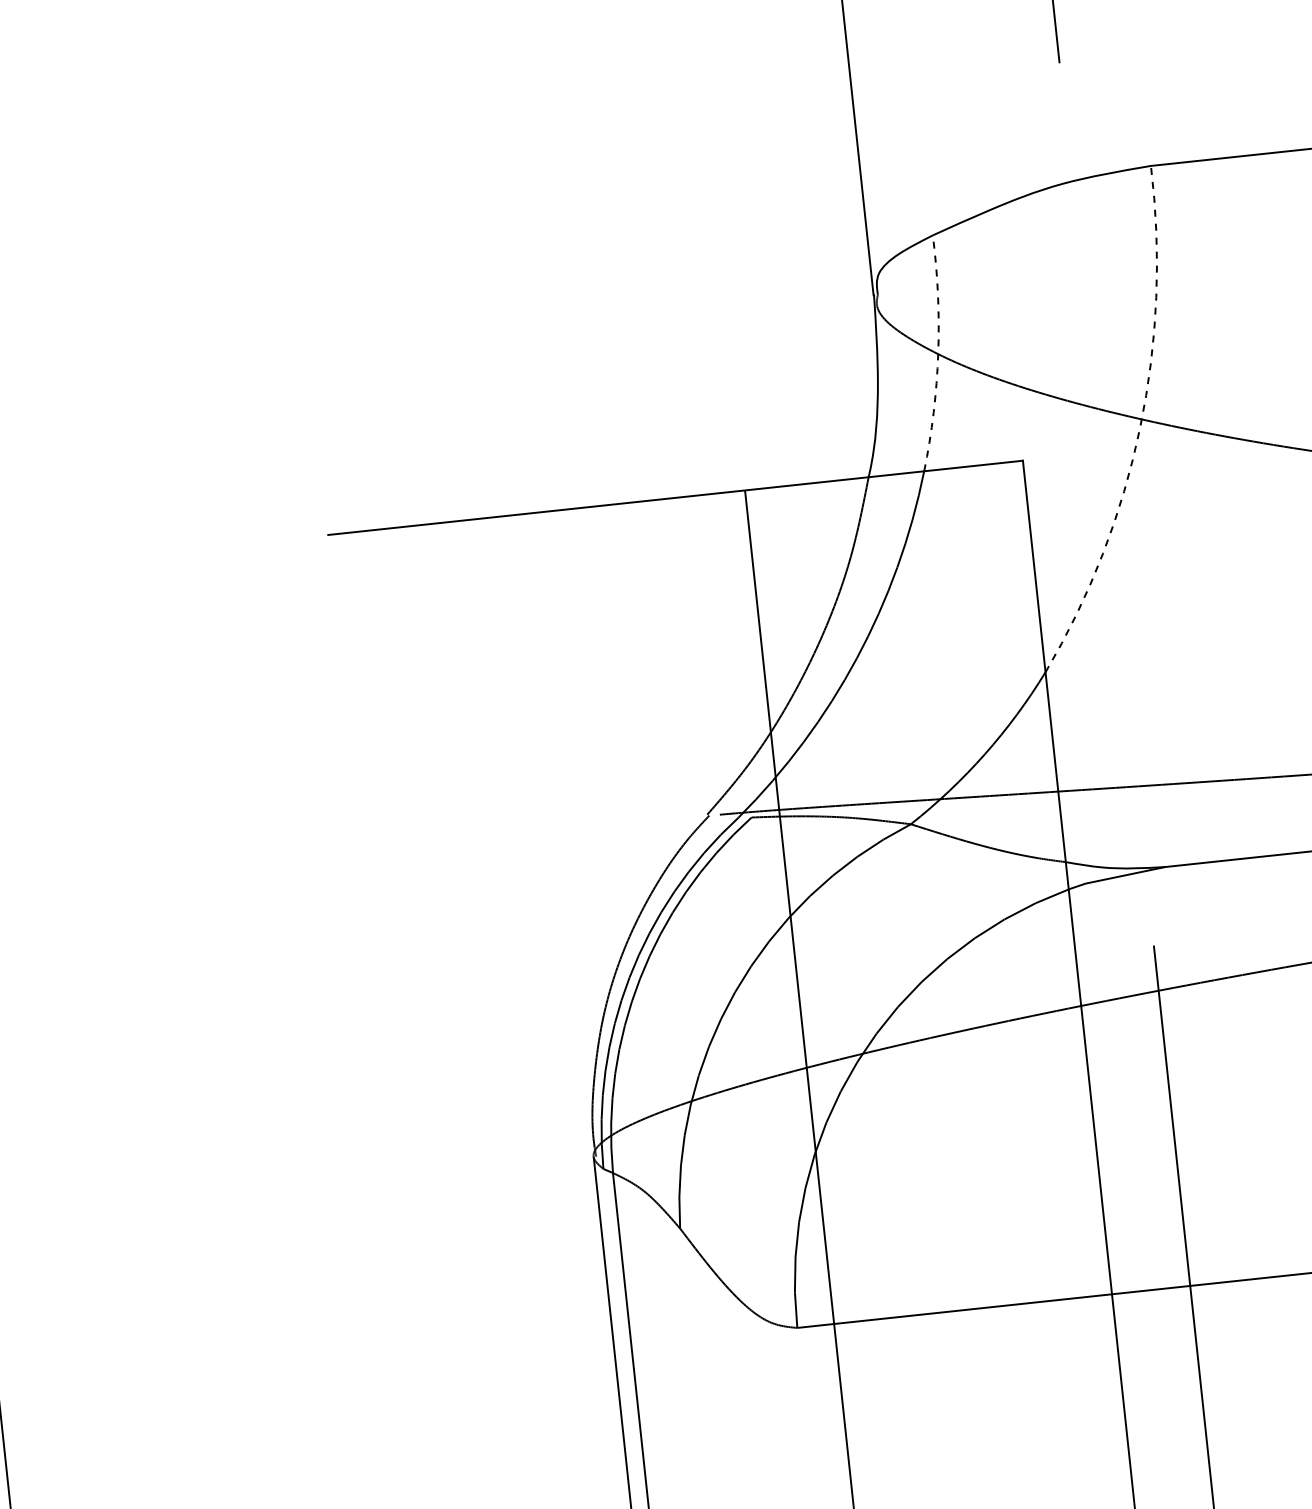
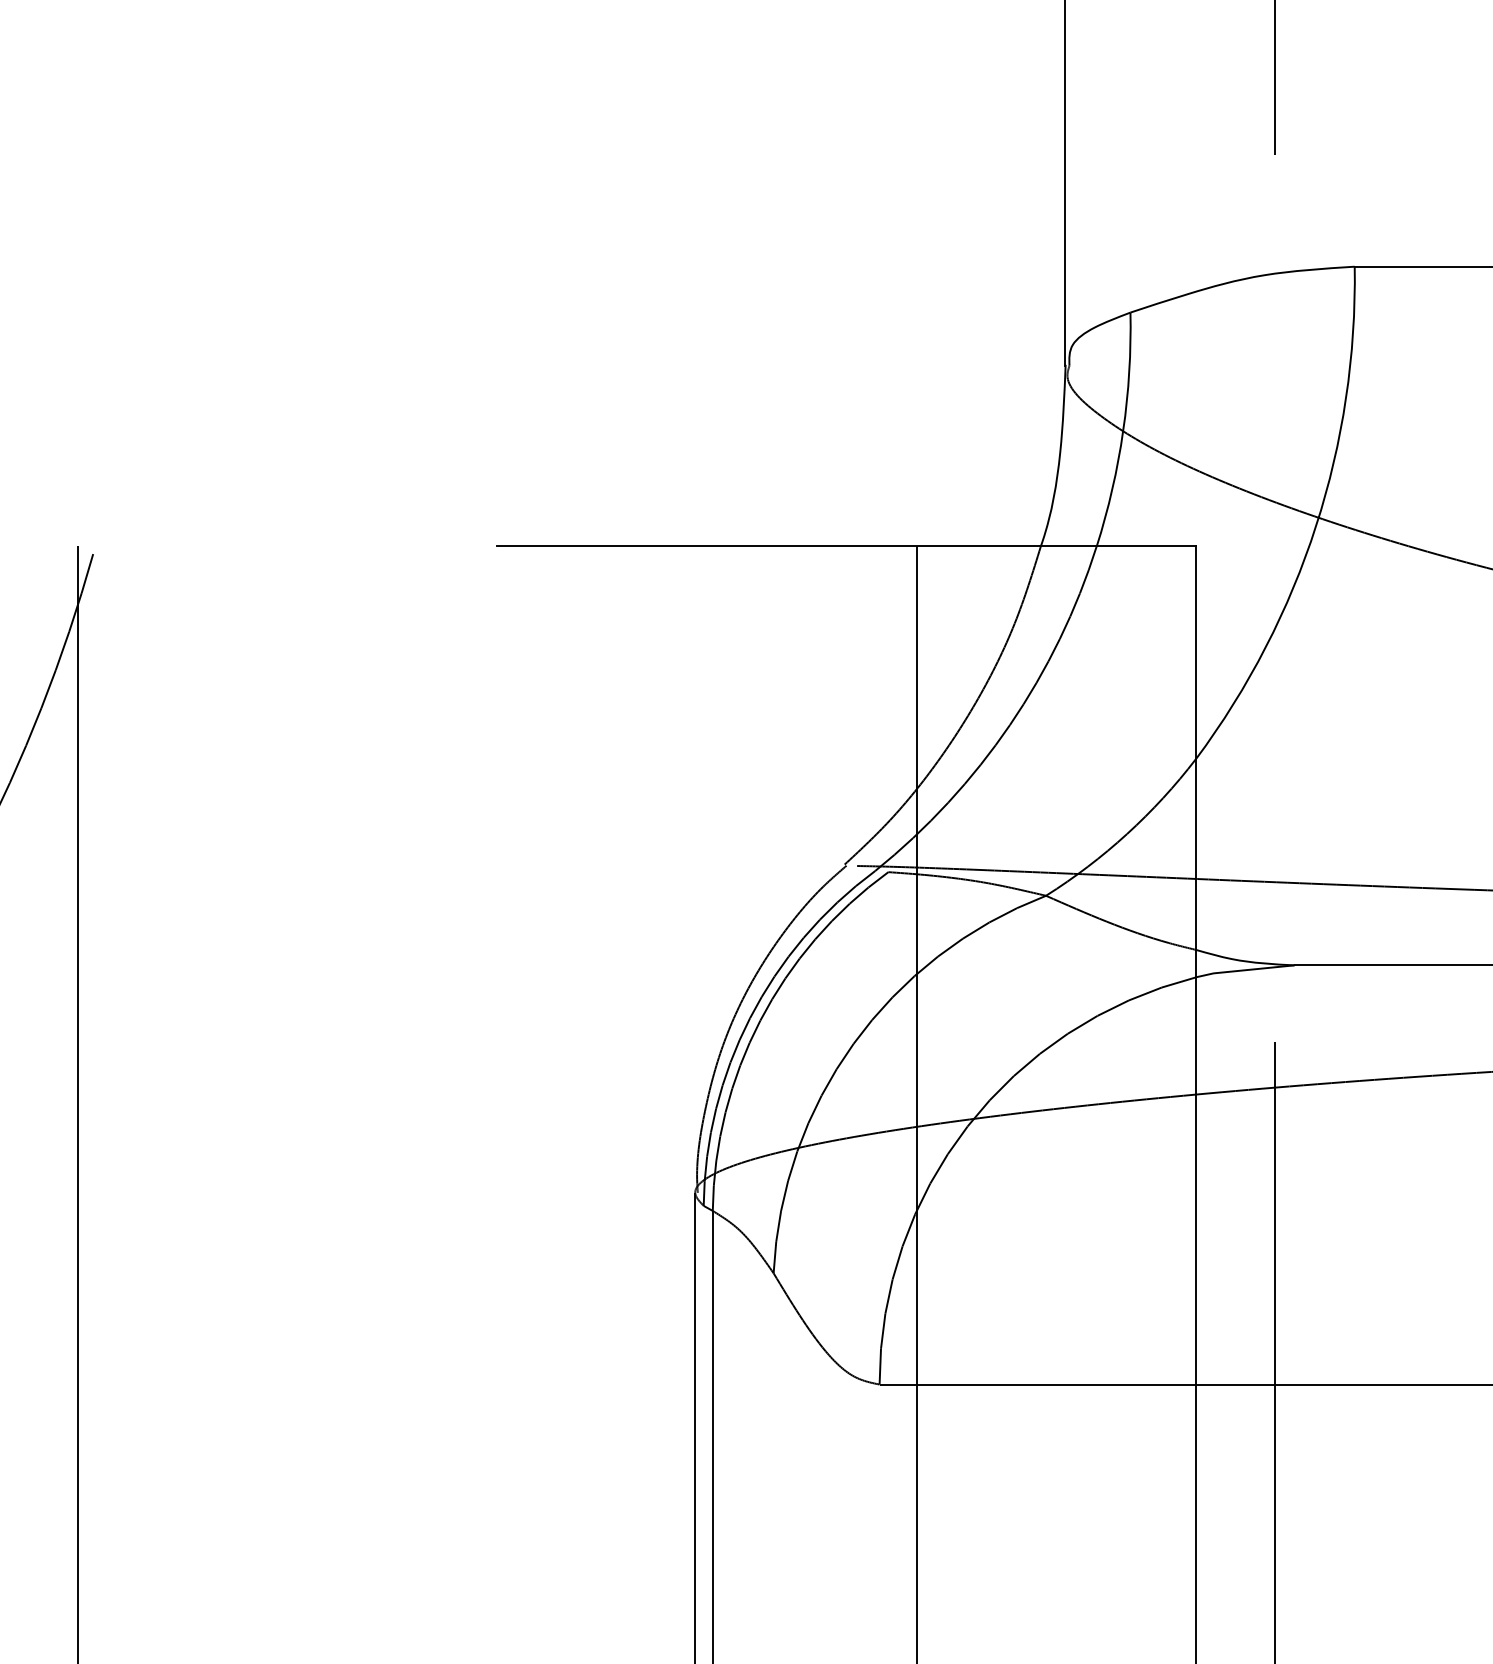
arc: (938, 353) -> (1123, 430), dashed -> solid
arc: (1140, 427) -> (1316, 525), dashed -> solid

